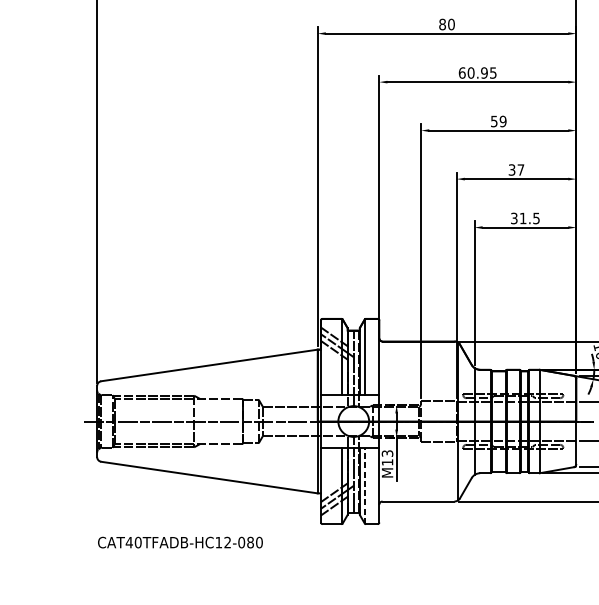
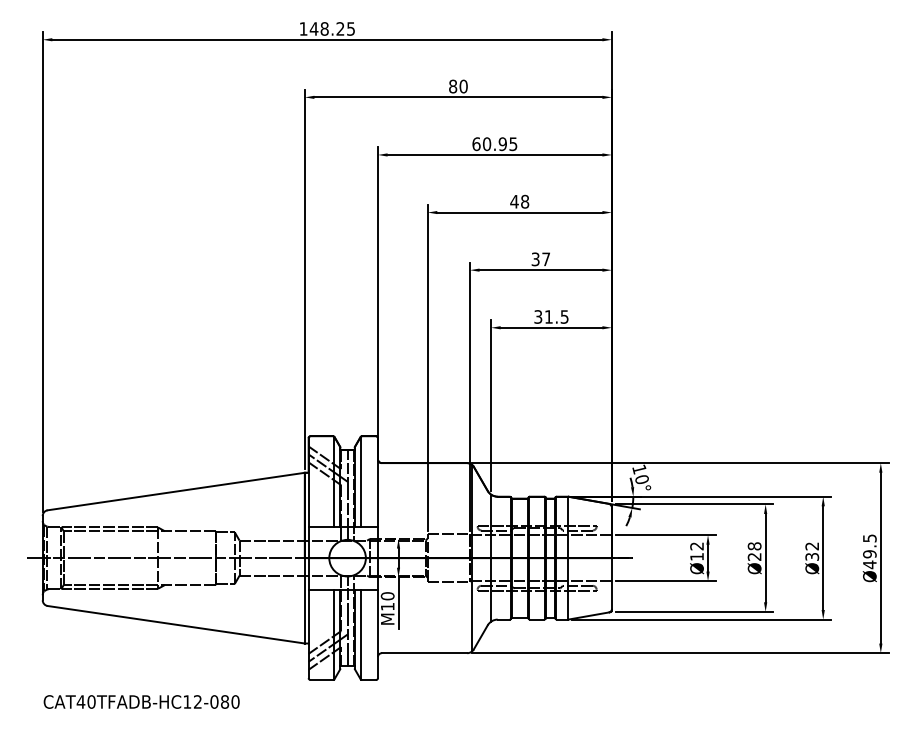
text: (498, 121) -> (519, 201), 59 -> 48
text: (387, 453) -> (387, 596), M13 -> M10
line: (365, 485) -> (361, 634), dashed -> solid

